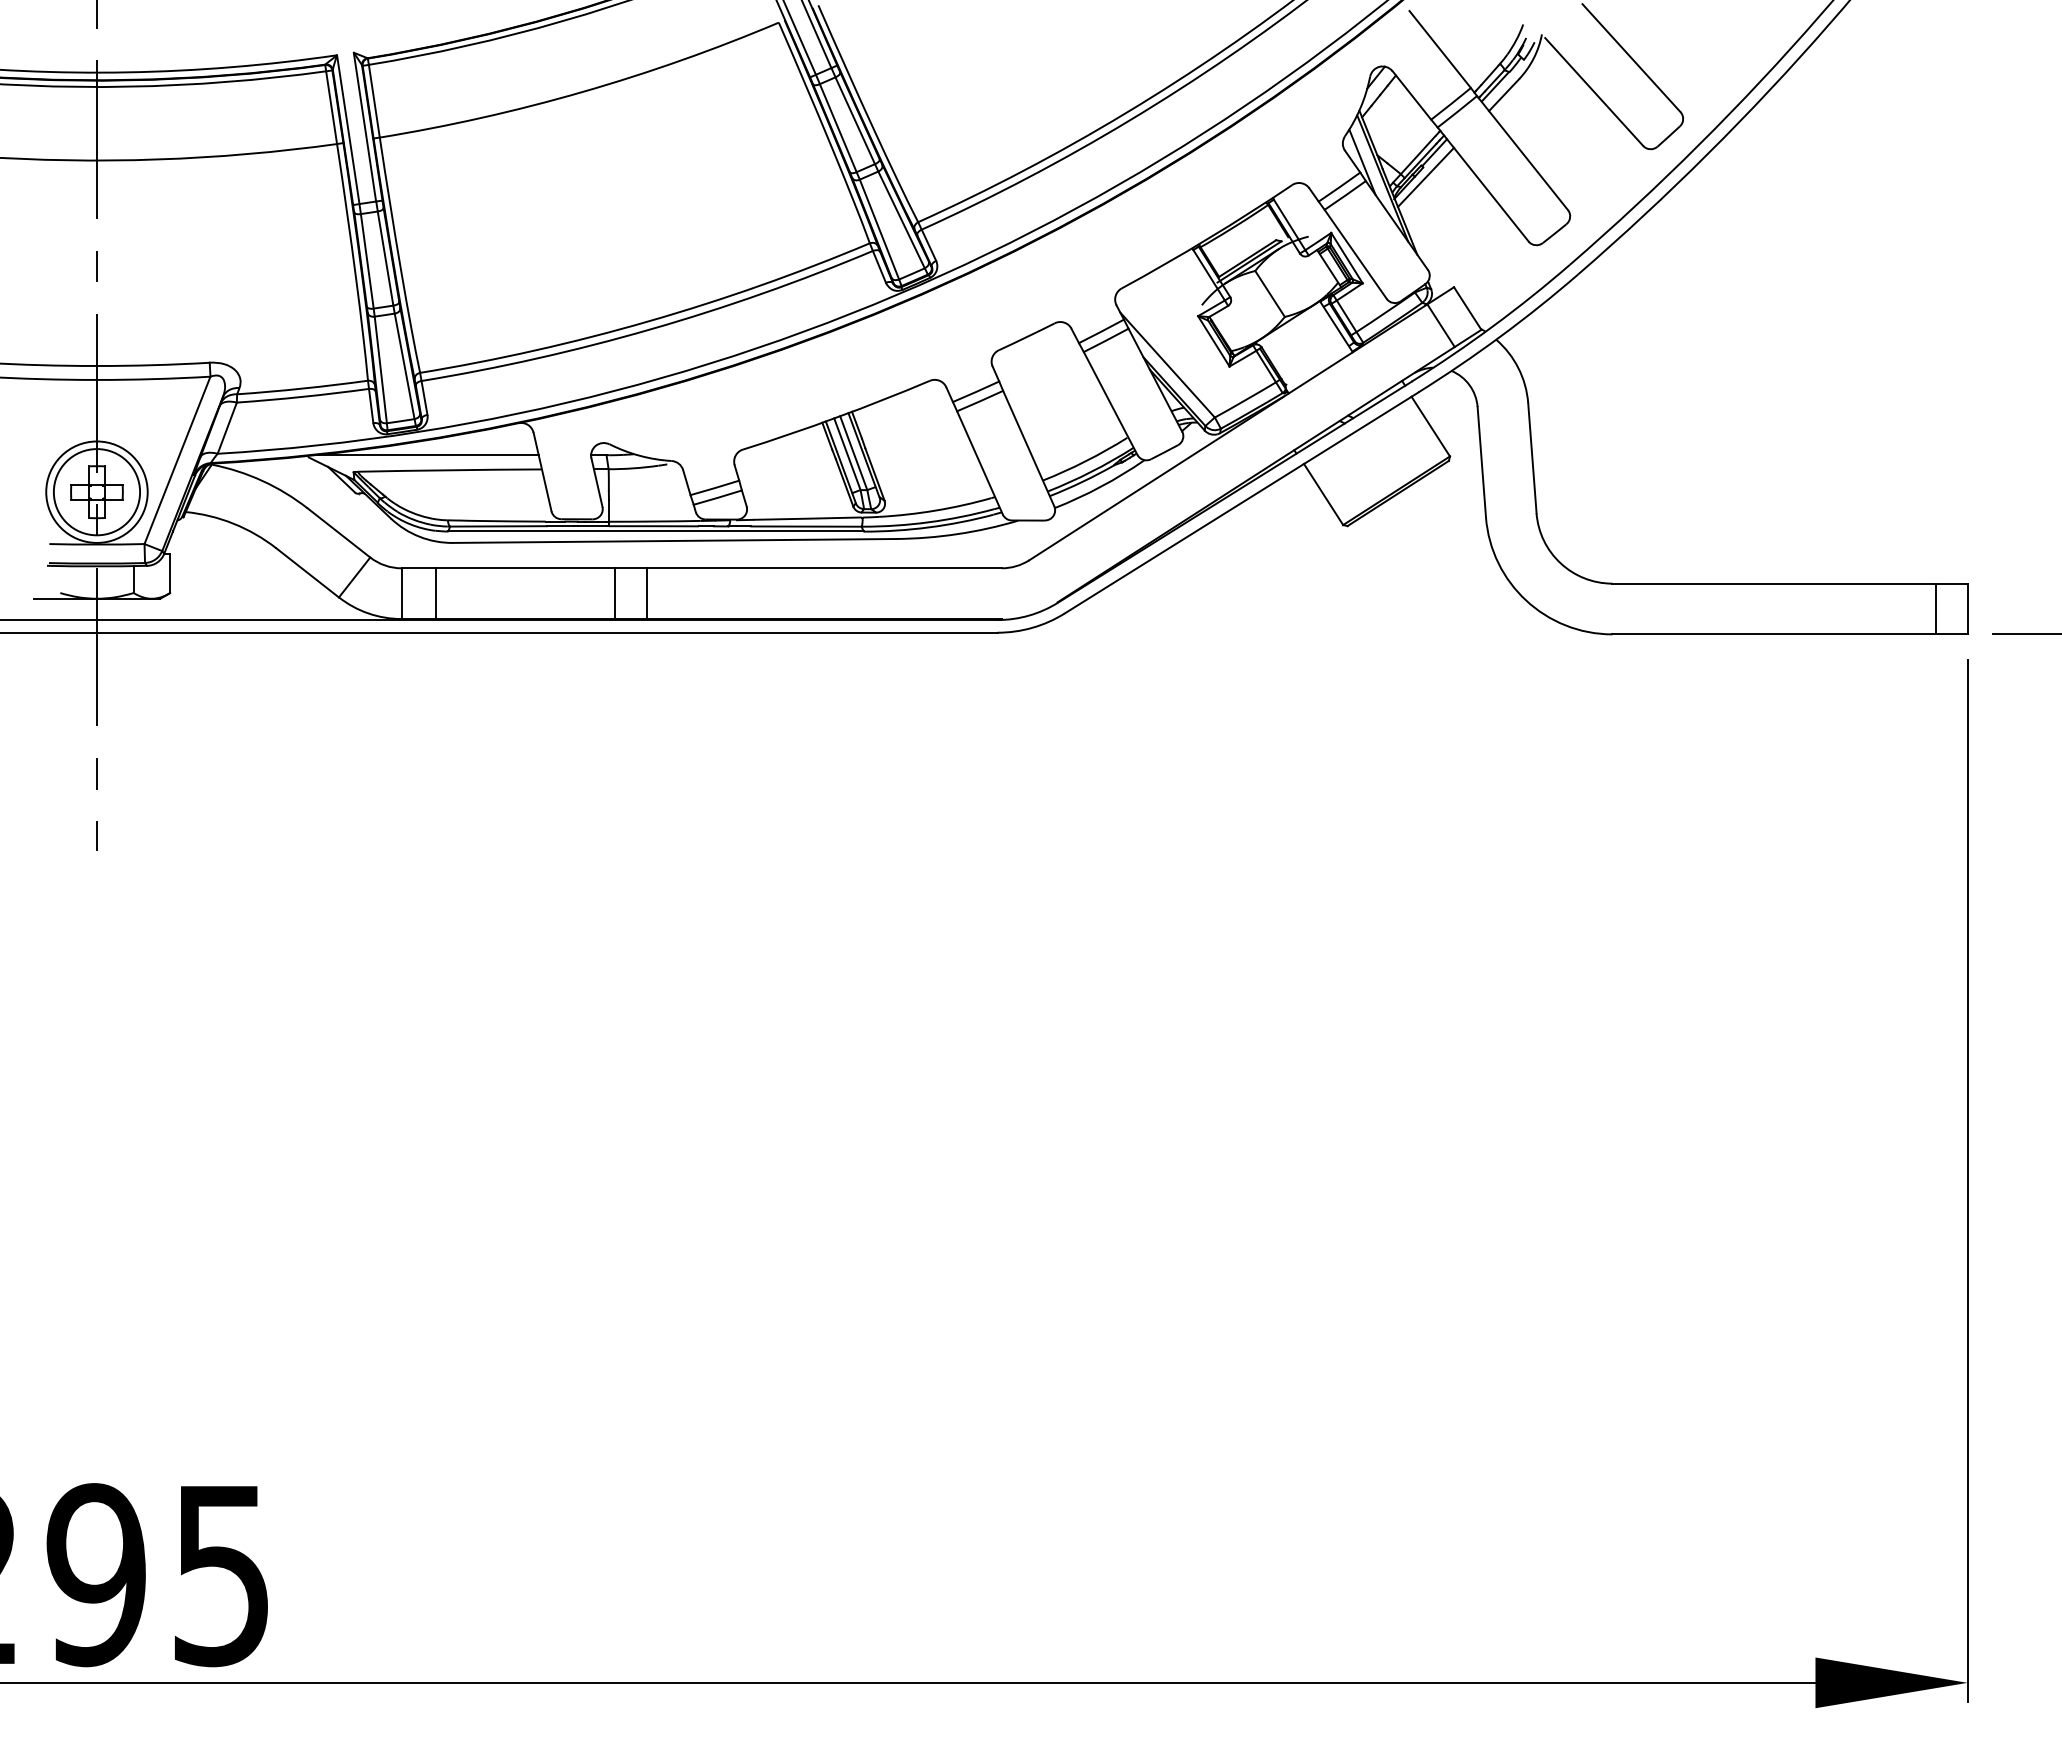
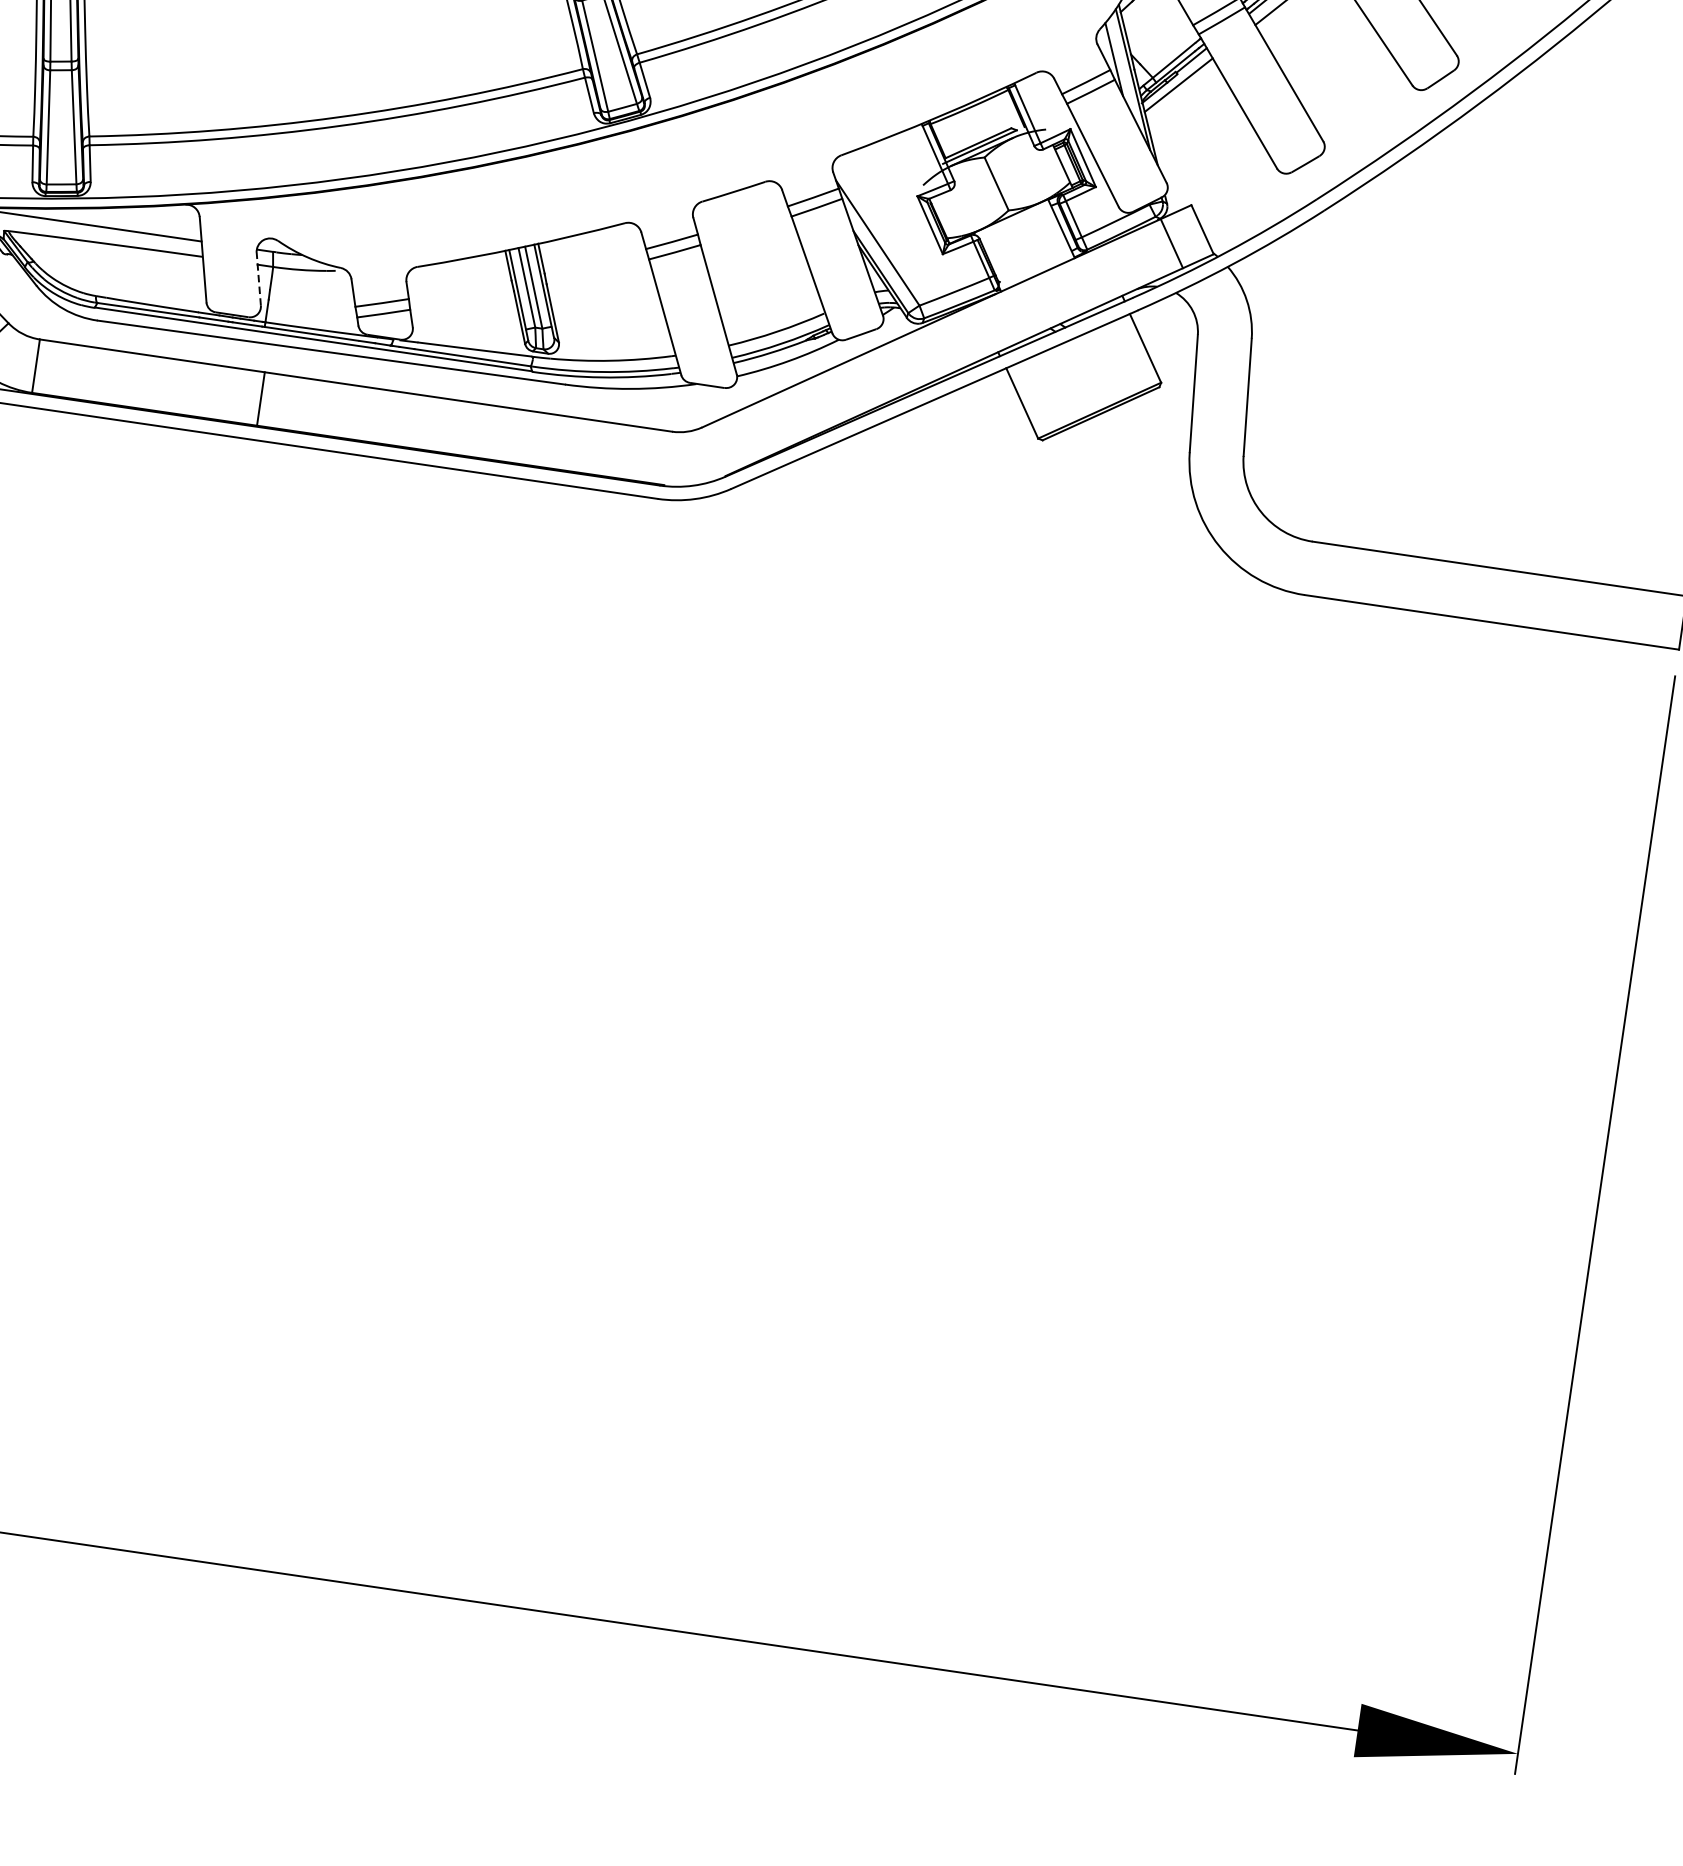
line: (596, 482) -> (258, 279), solid -> dashed
line: (436, 593) -> (72, 371), removed
line: (646, 593) -> (293, 403), removed
line: (1935, 608) -> (1649, 617), removed

